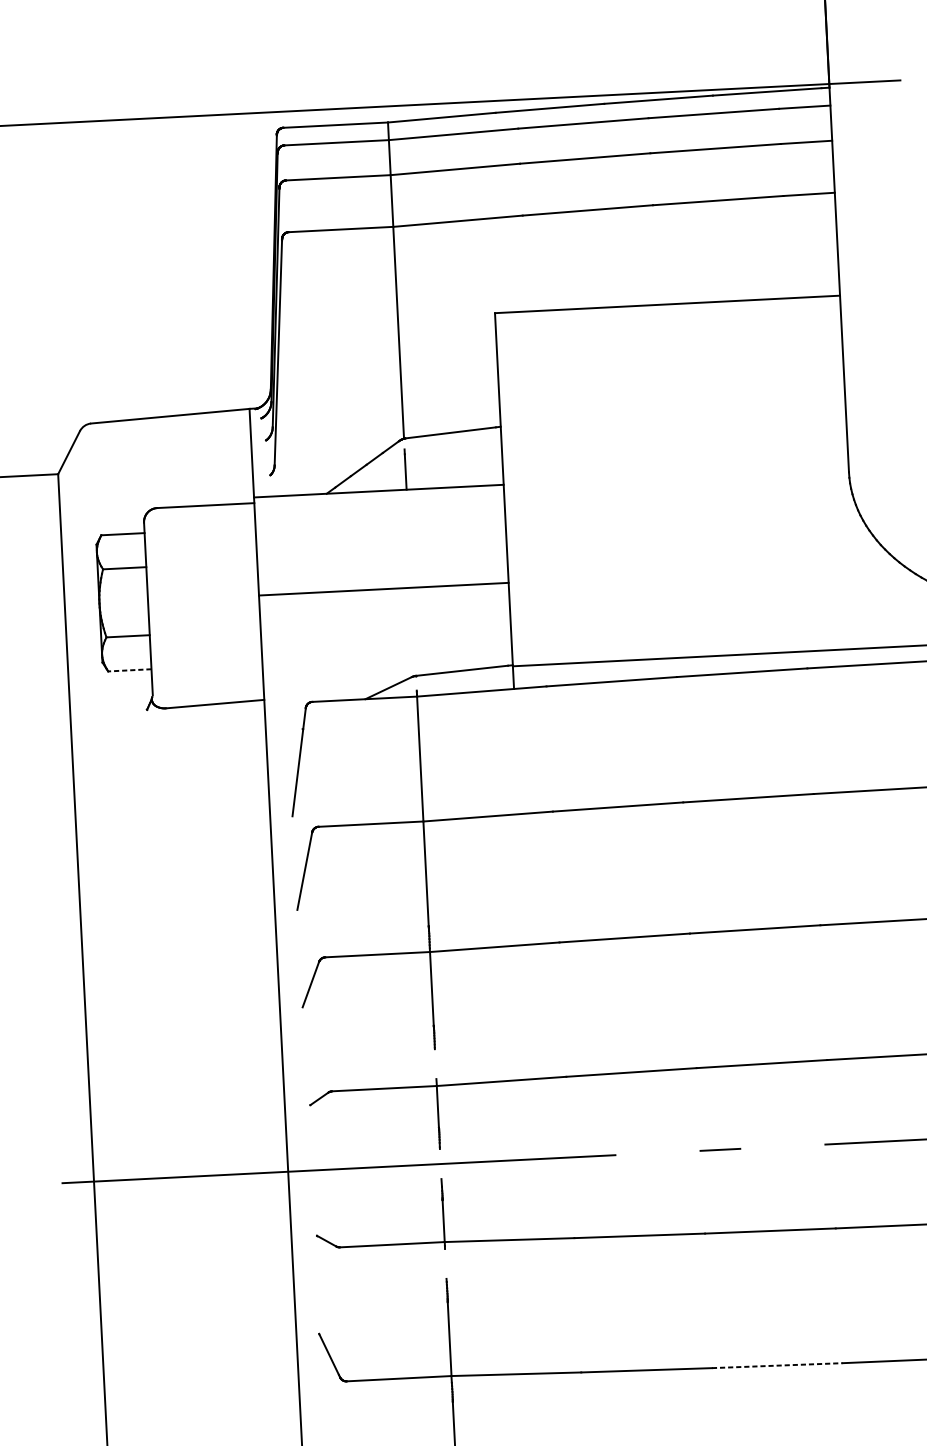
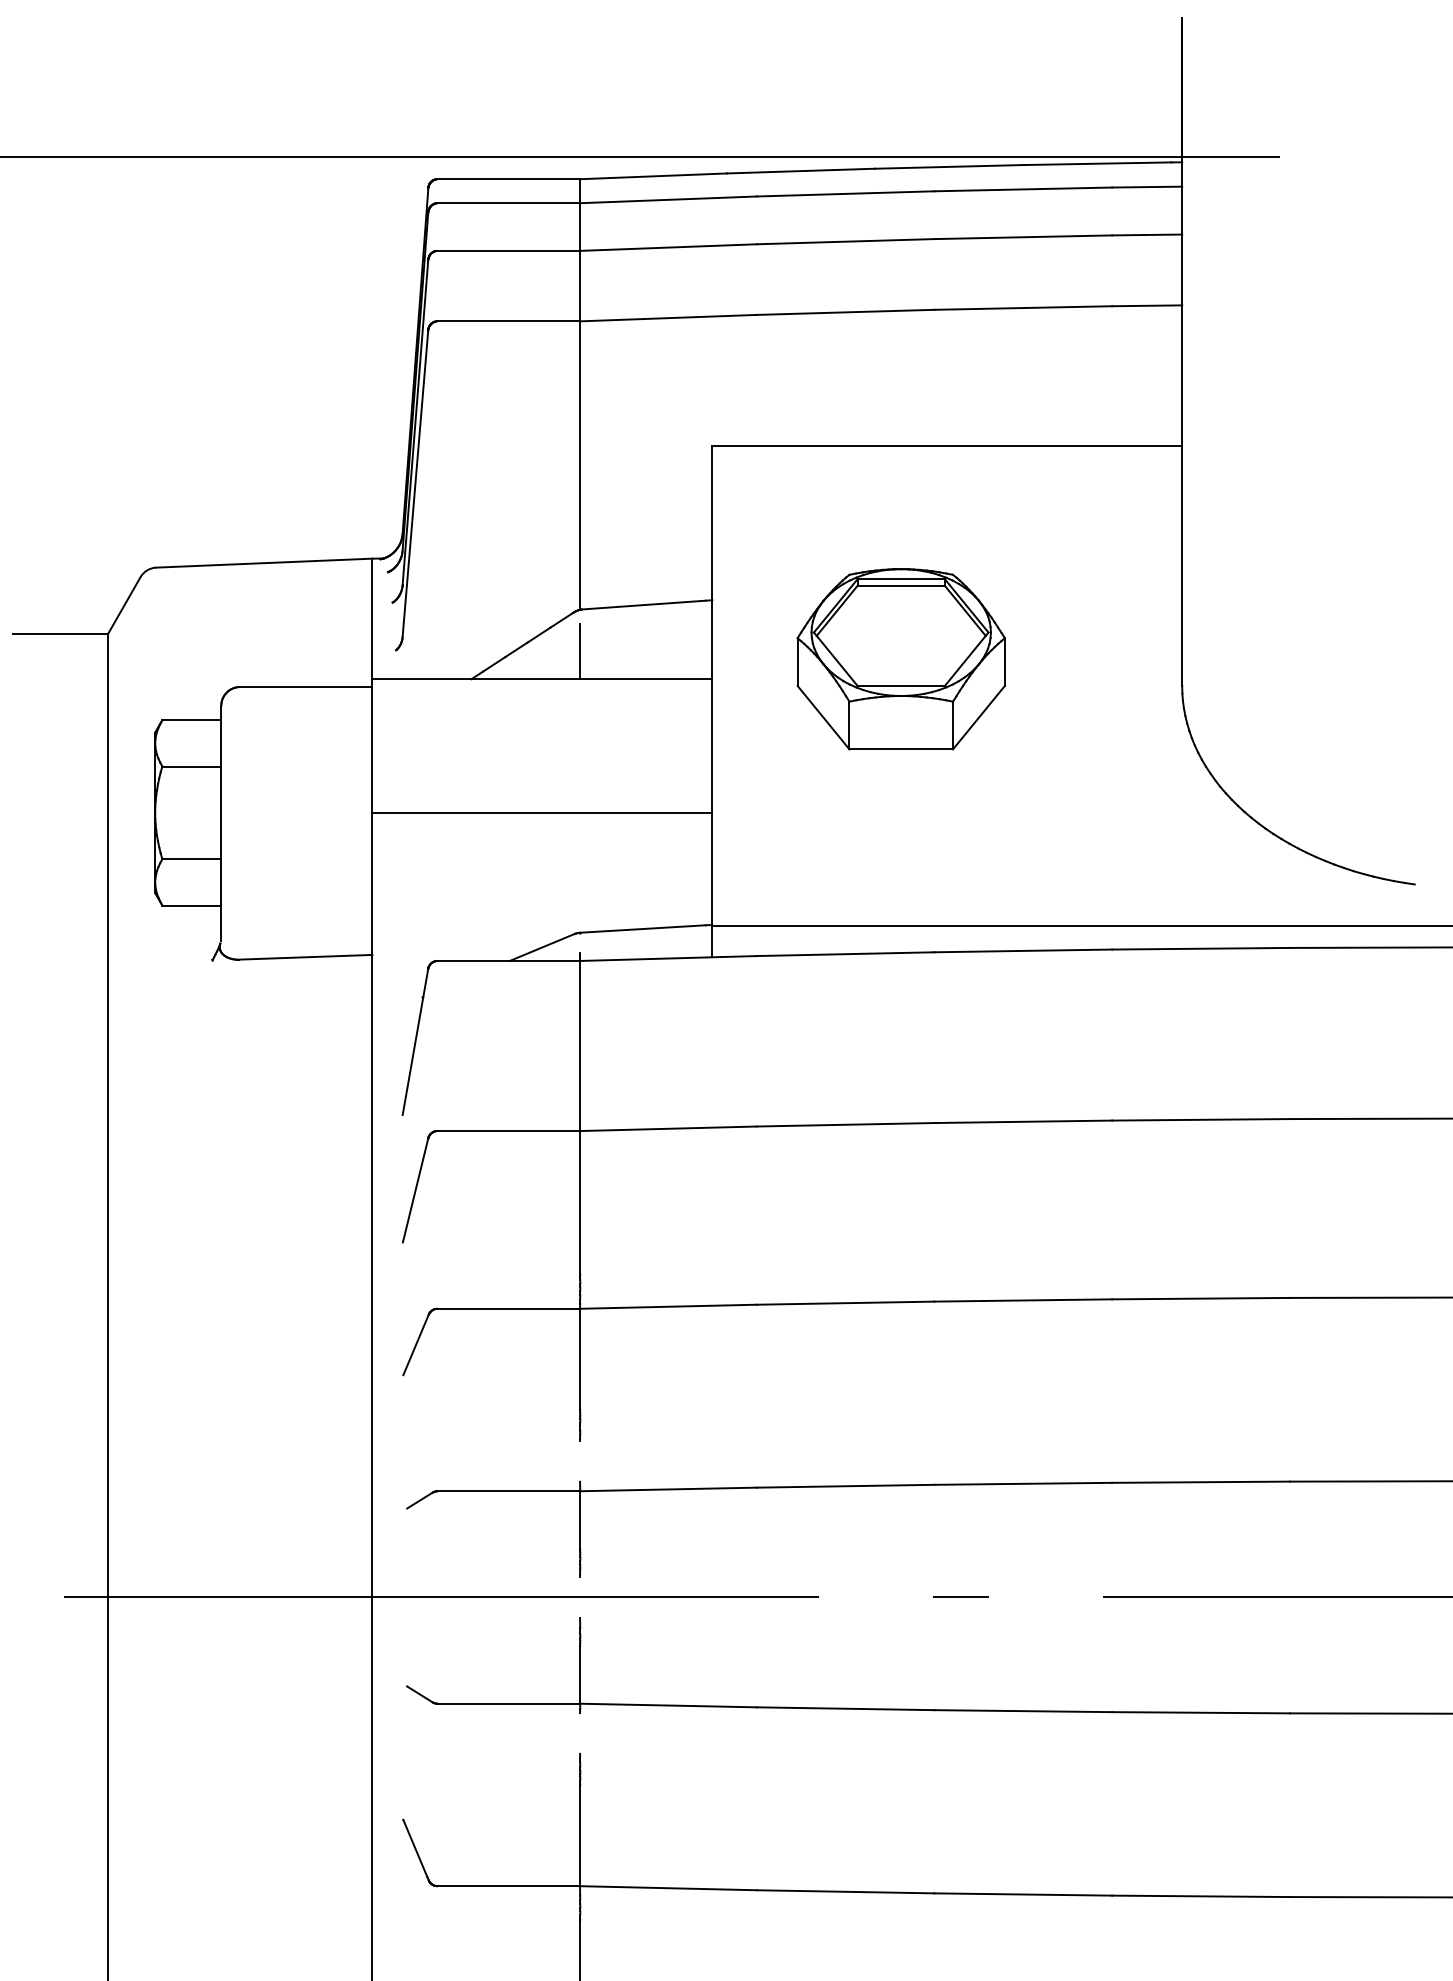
part: (641, 463) -> (900, 659), added
line: (129, 670) -> (191, 905), dashed -> solid
line: (777, 1365) -> (1023, 1894), dashed -> solid

